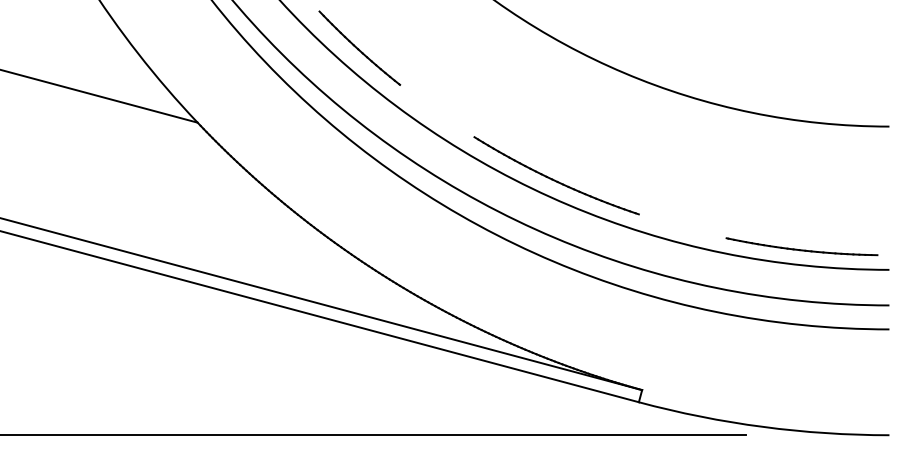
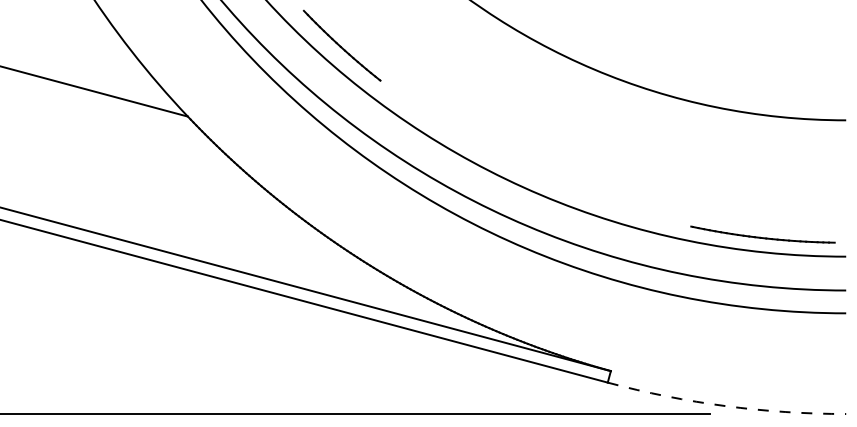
part: (556, 175) -> (529, 166), removed
arc: (762, 427) -> (725, 406), solid -> dashed

